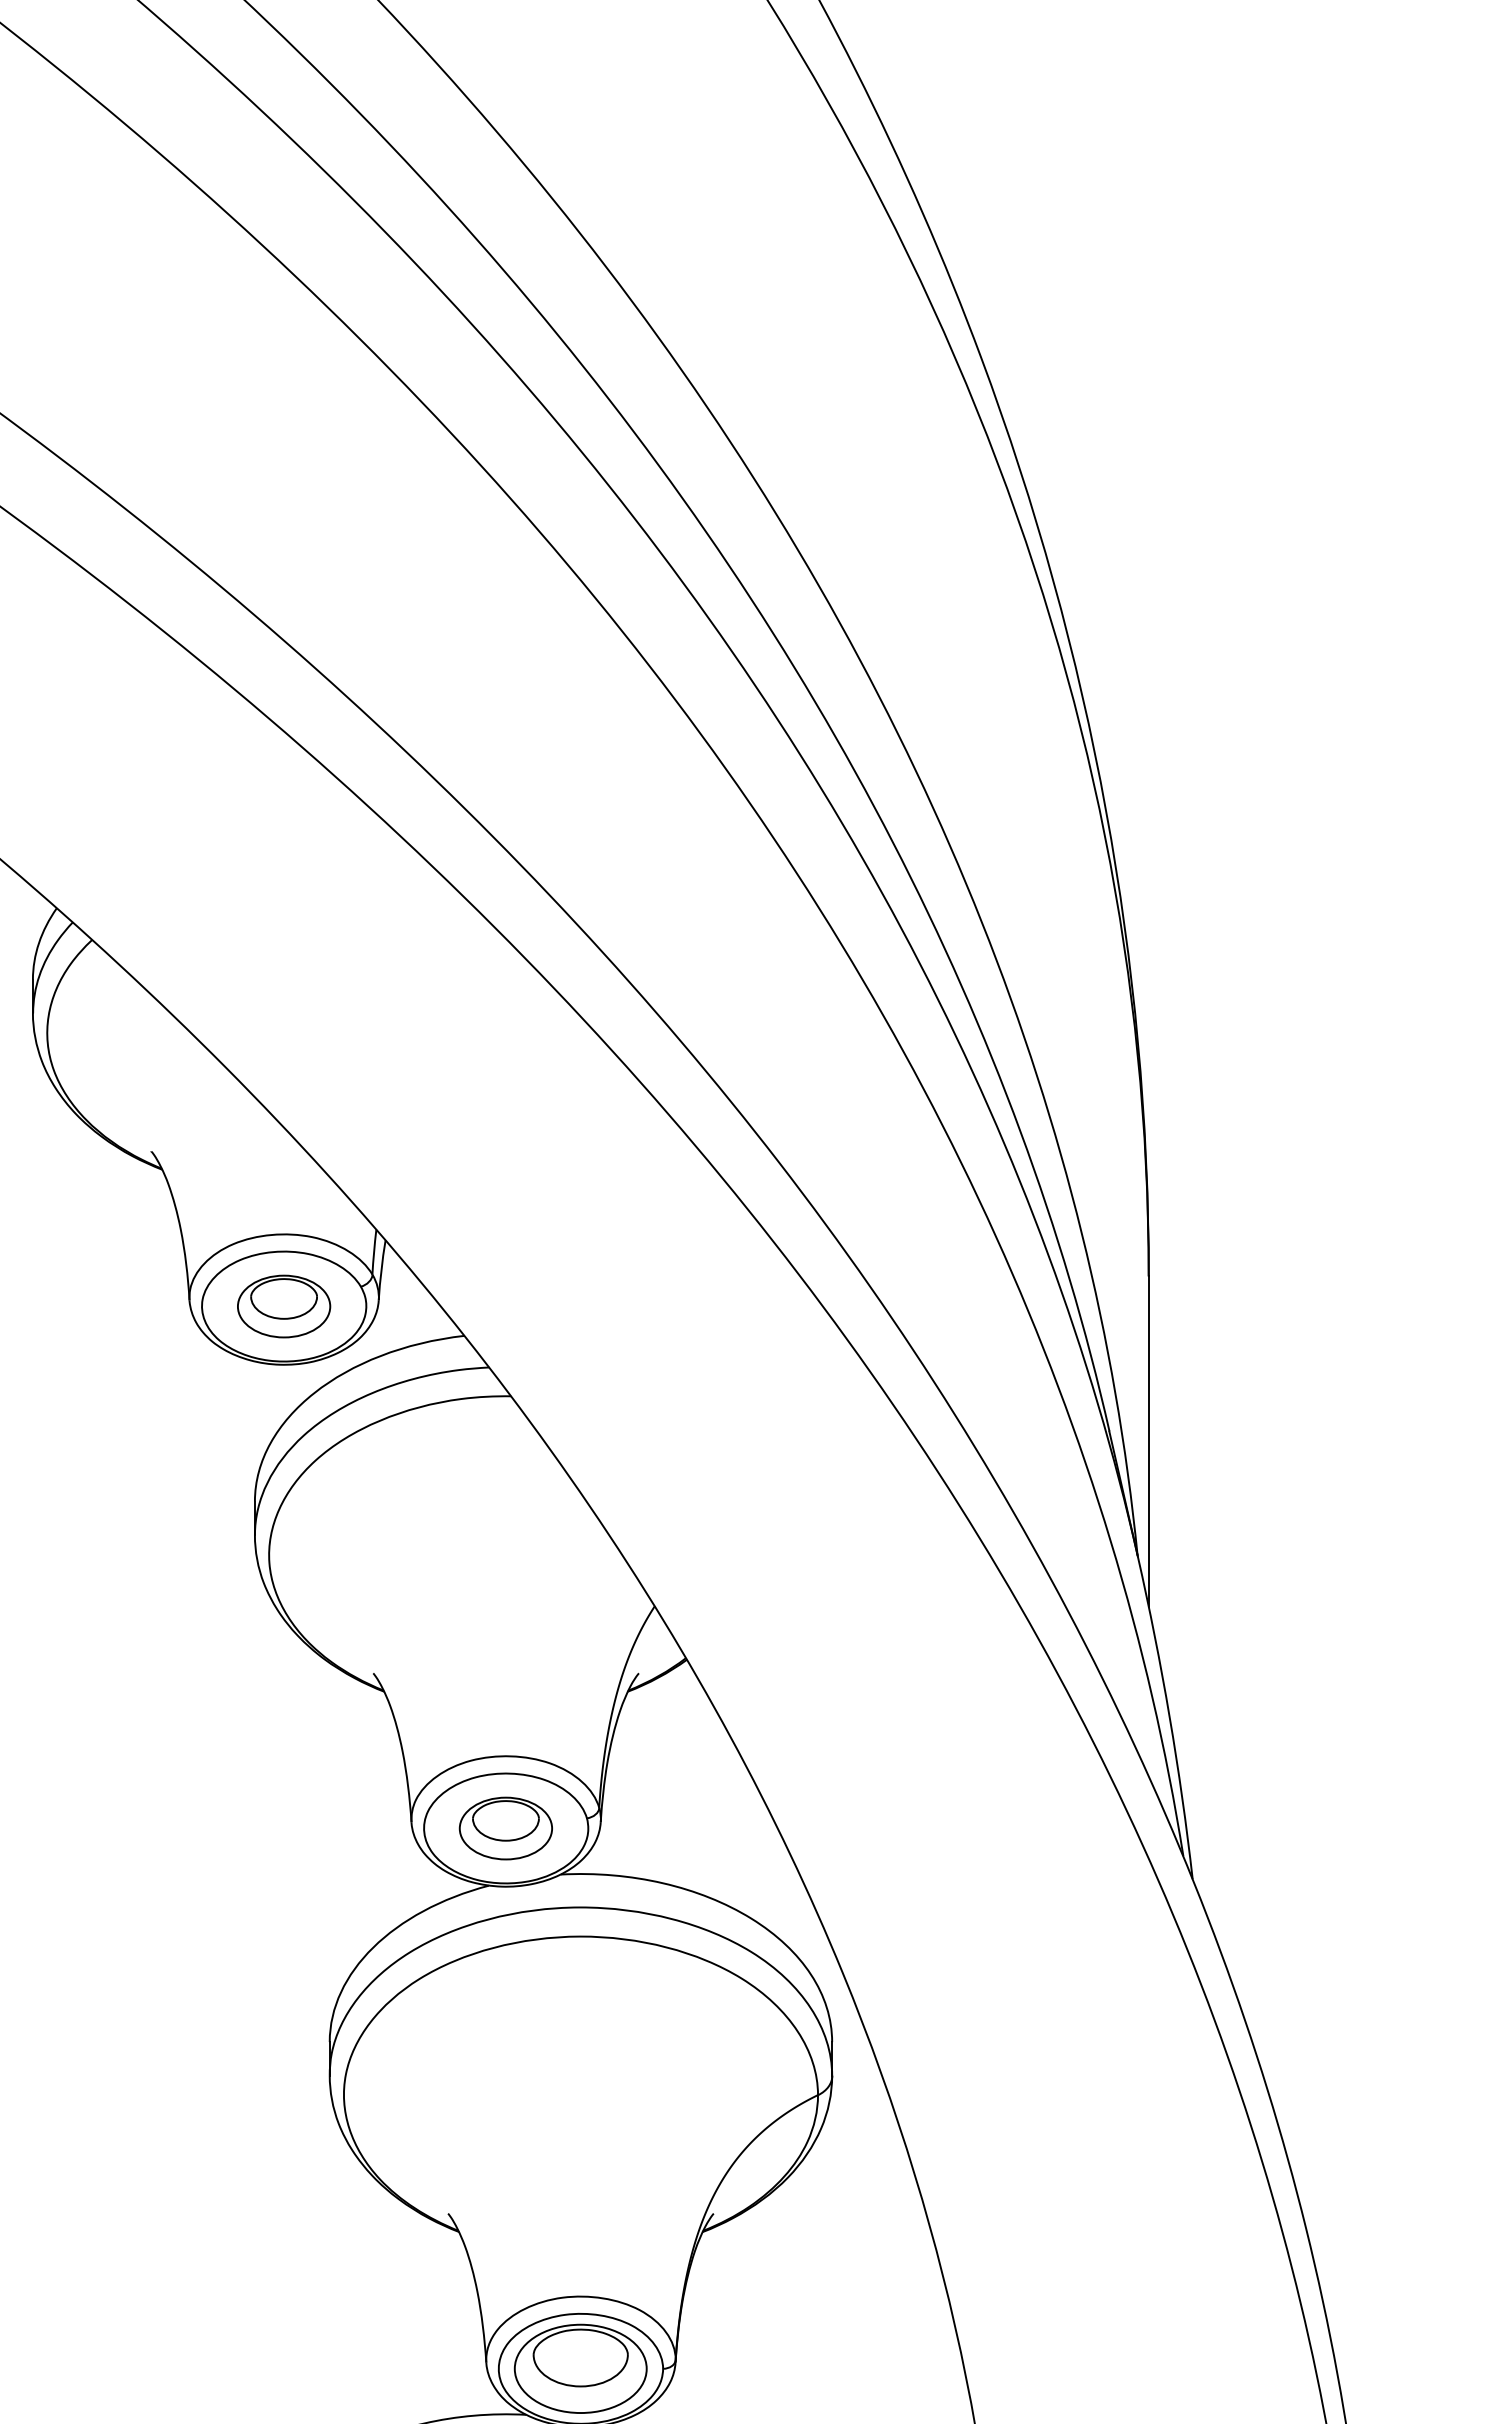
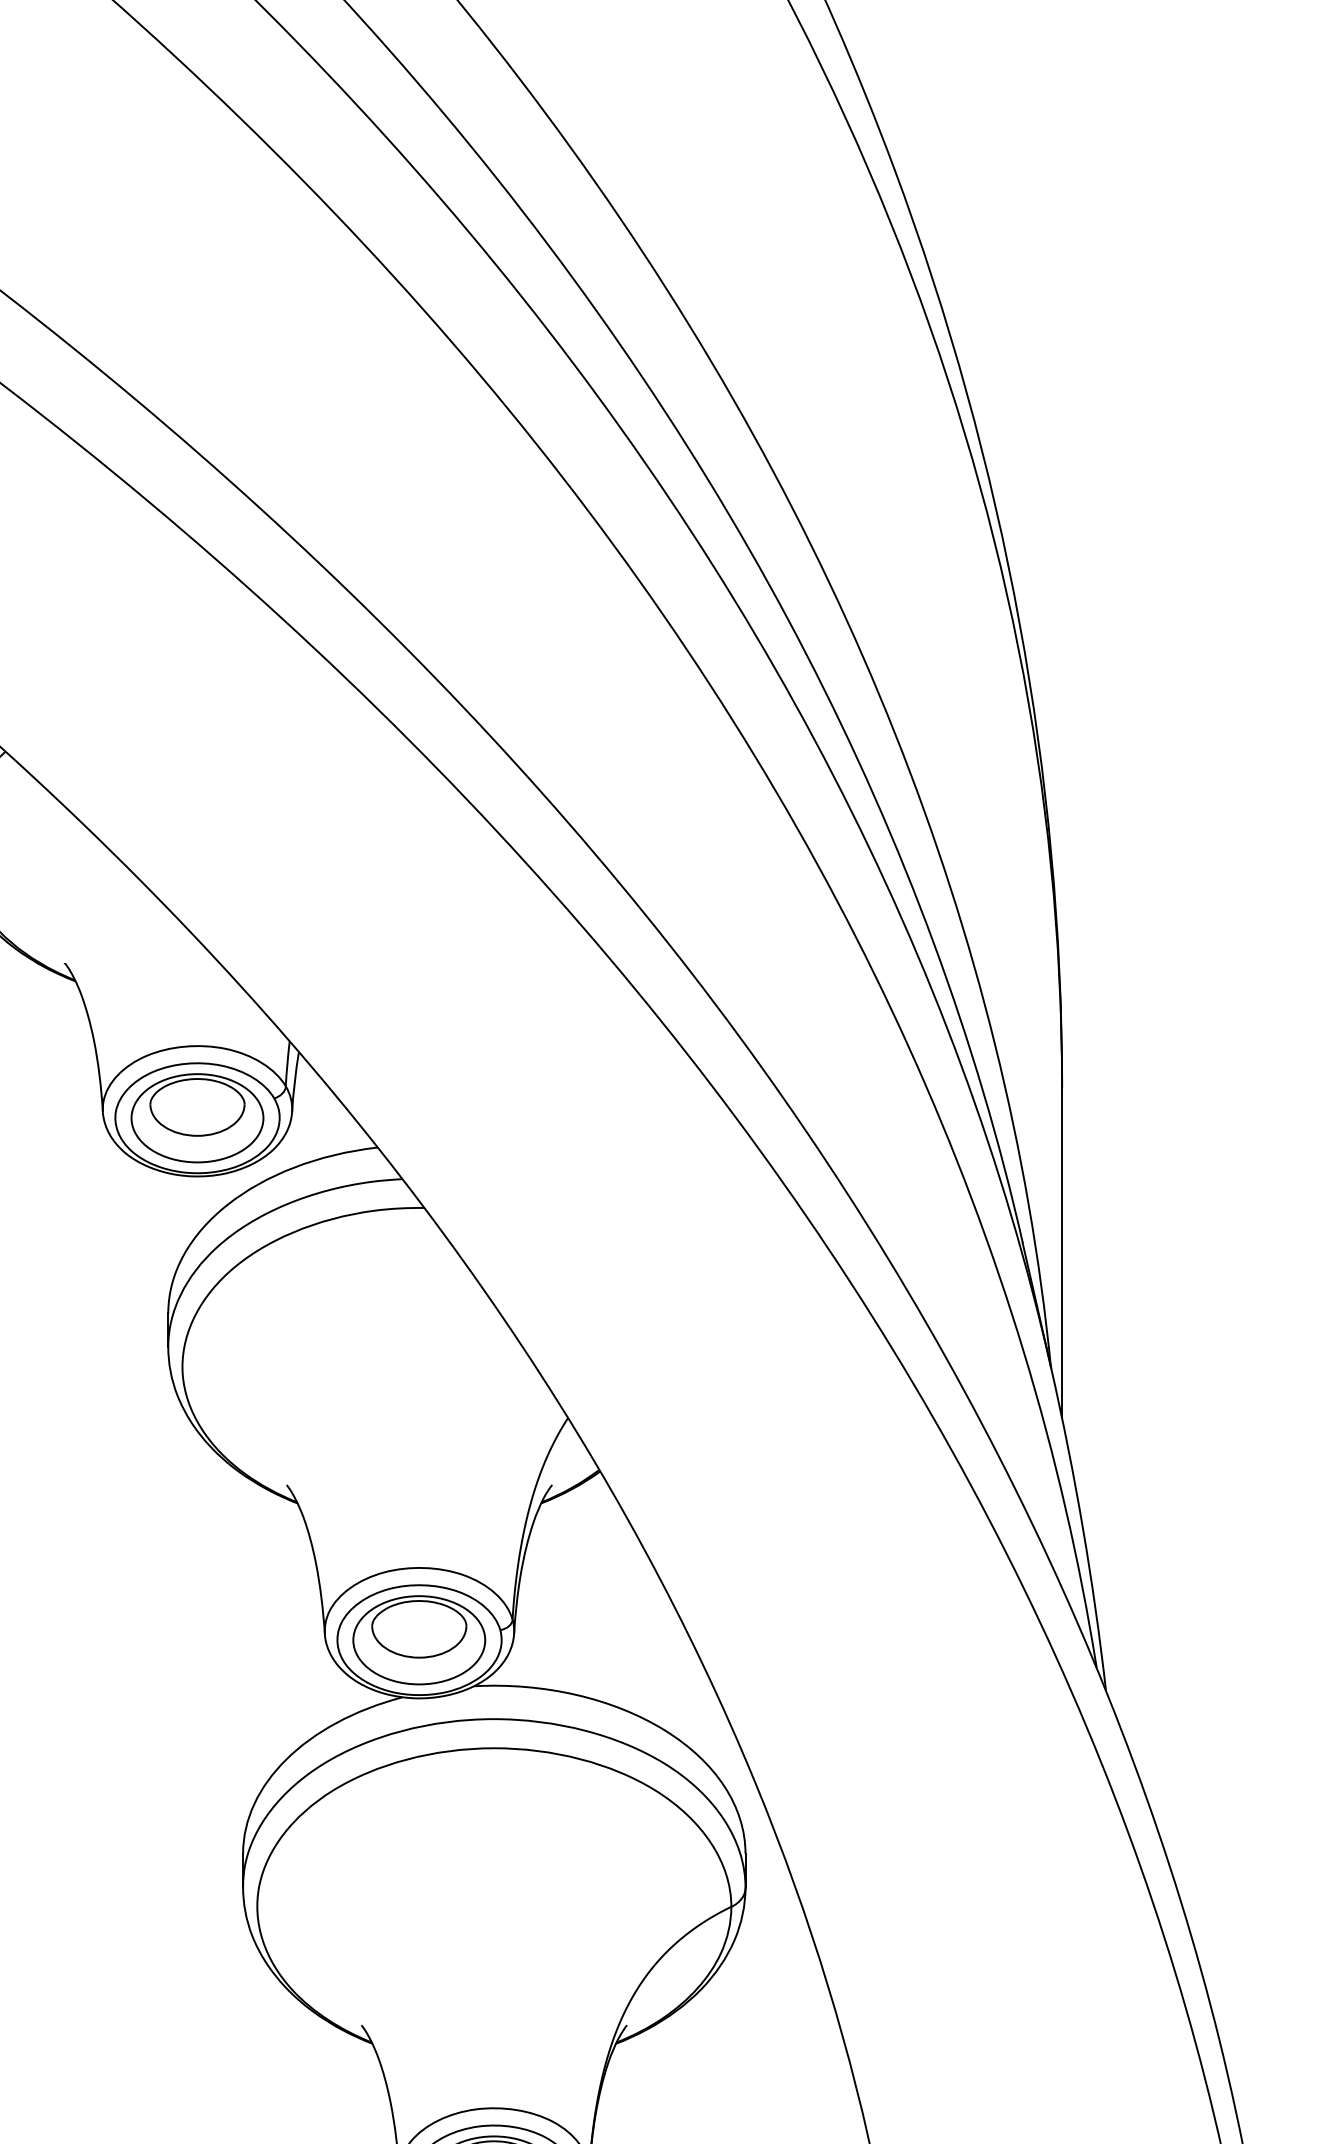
part: (283, 1306) -> (196, 1118), size x1.43
part: (505, 1828) -> (418, 1640), size x1.43

